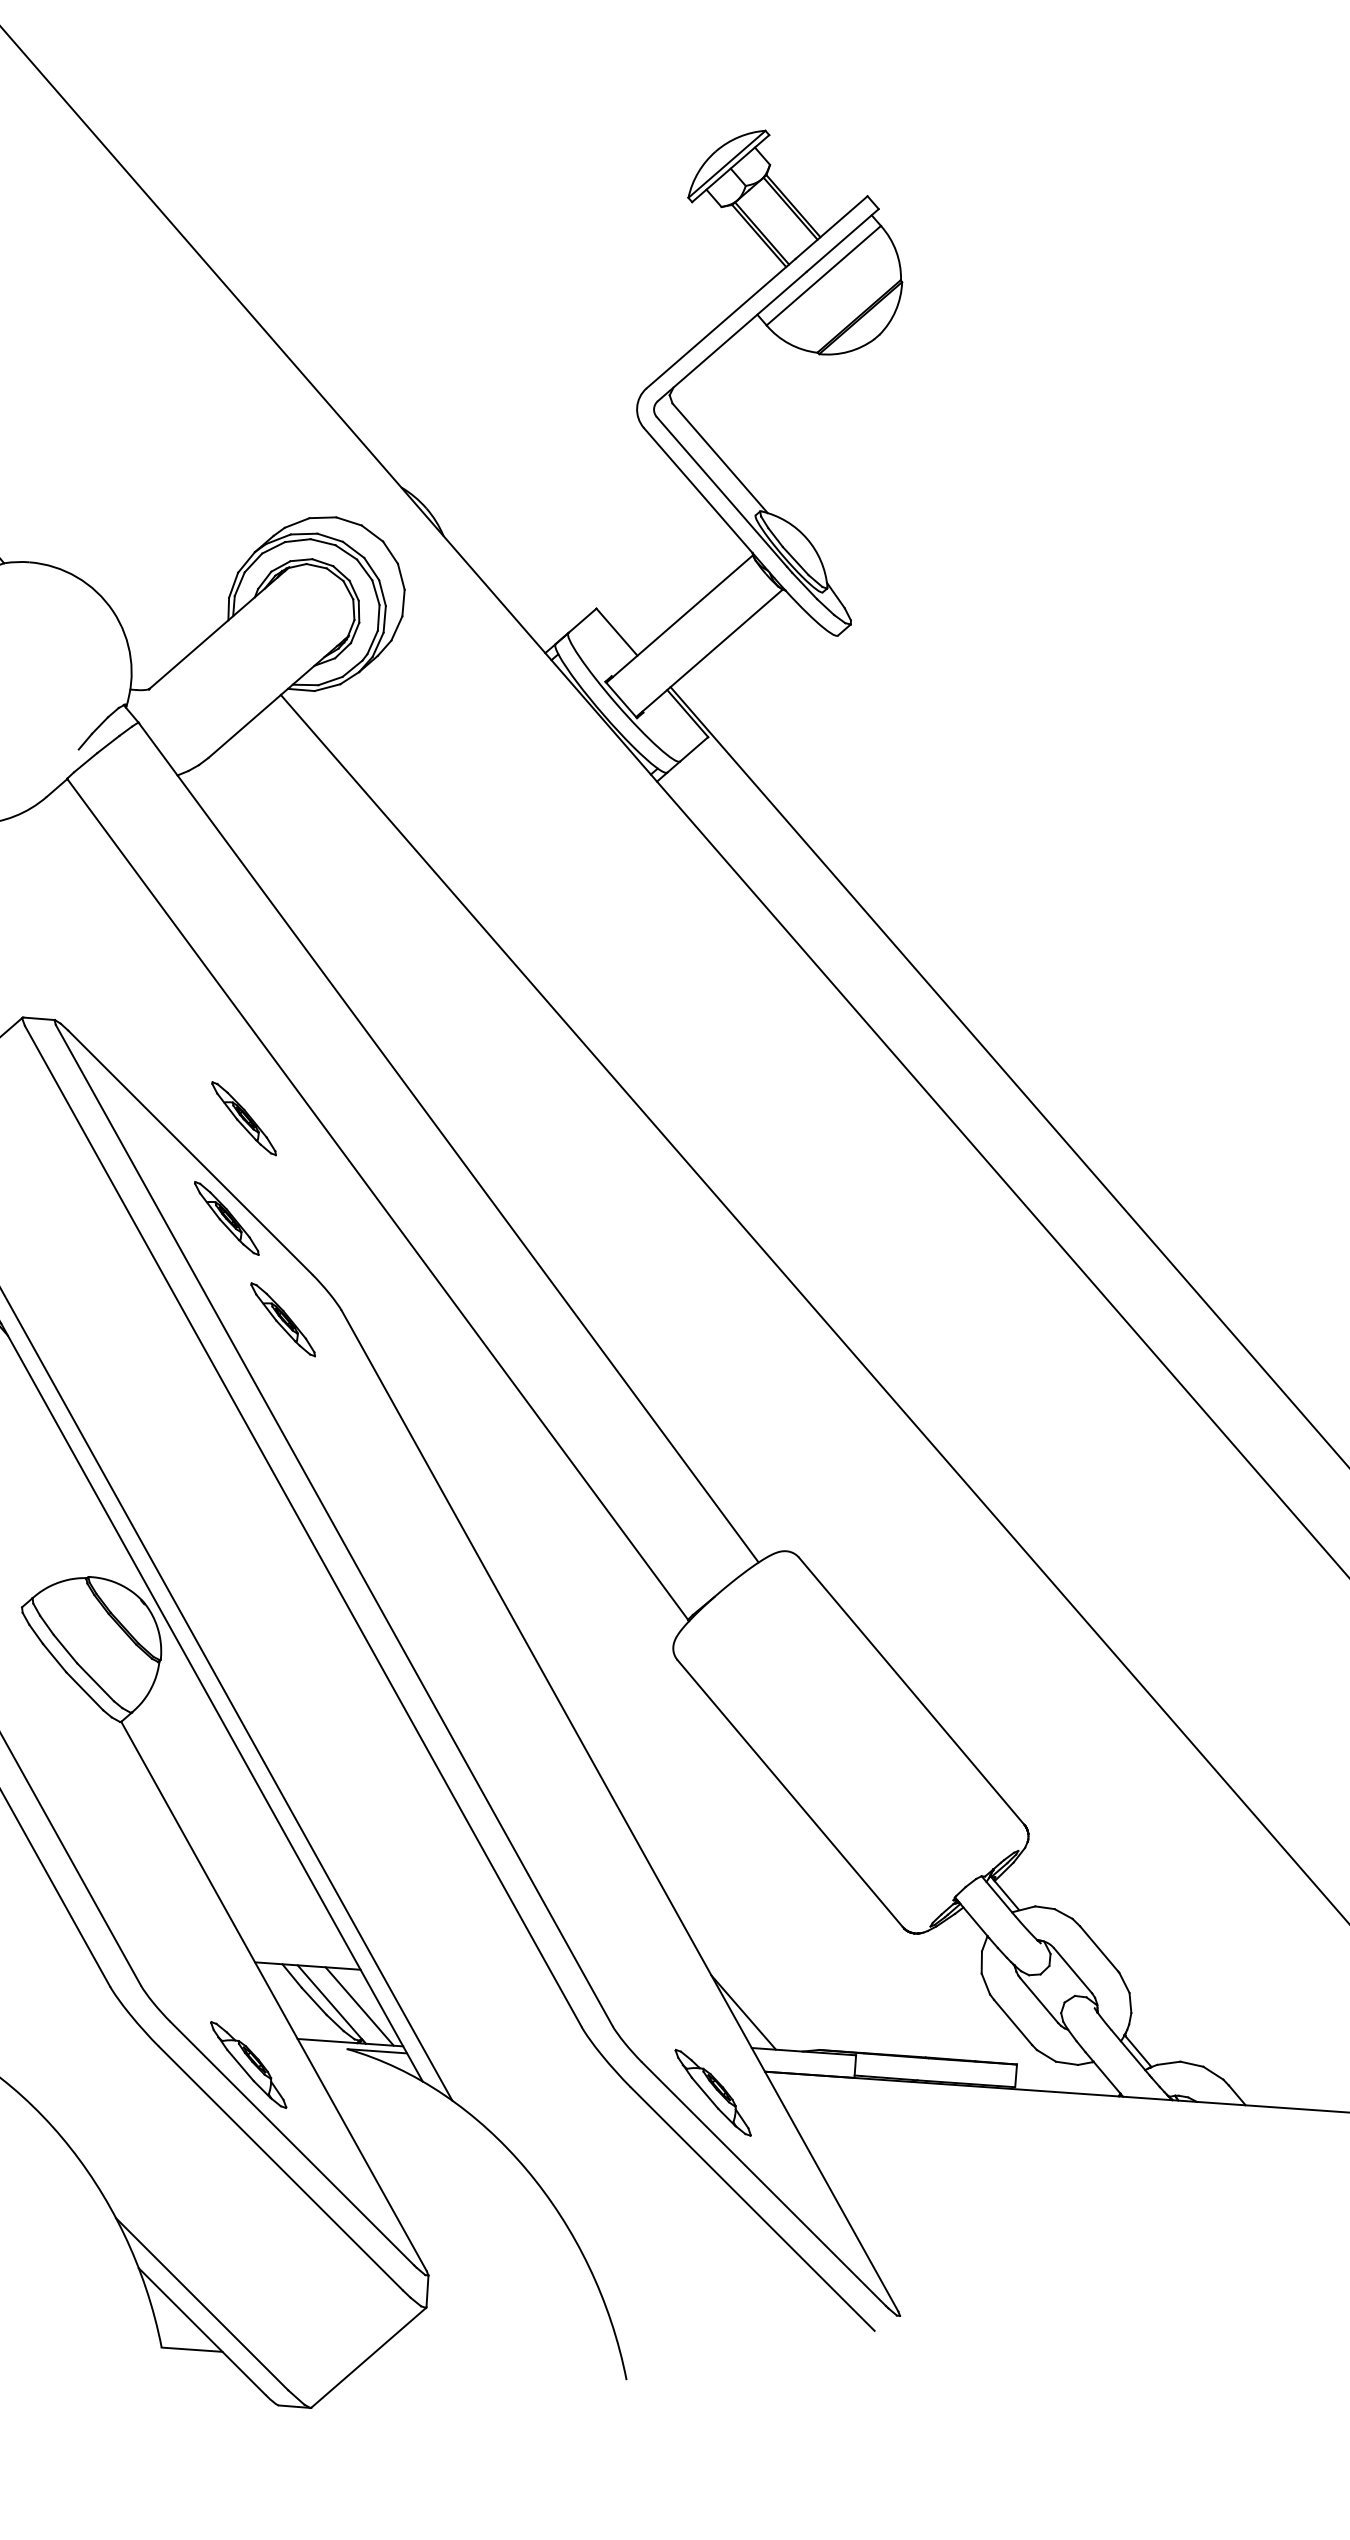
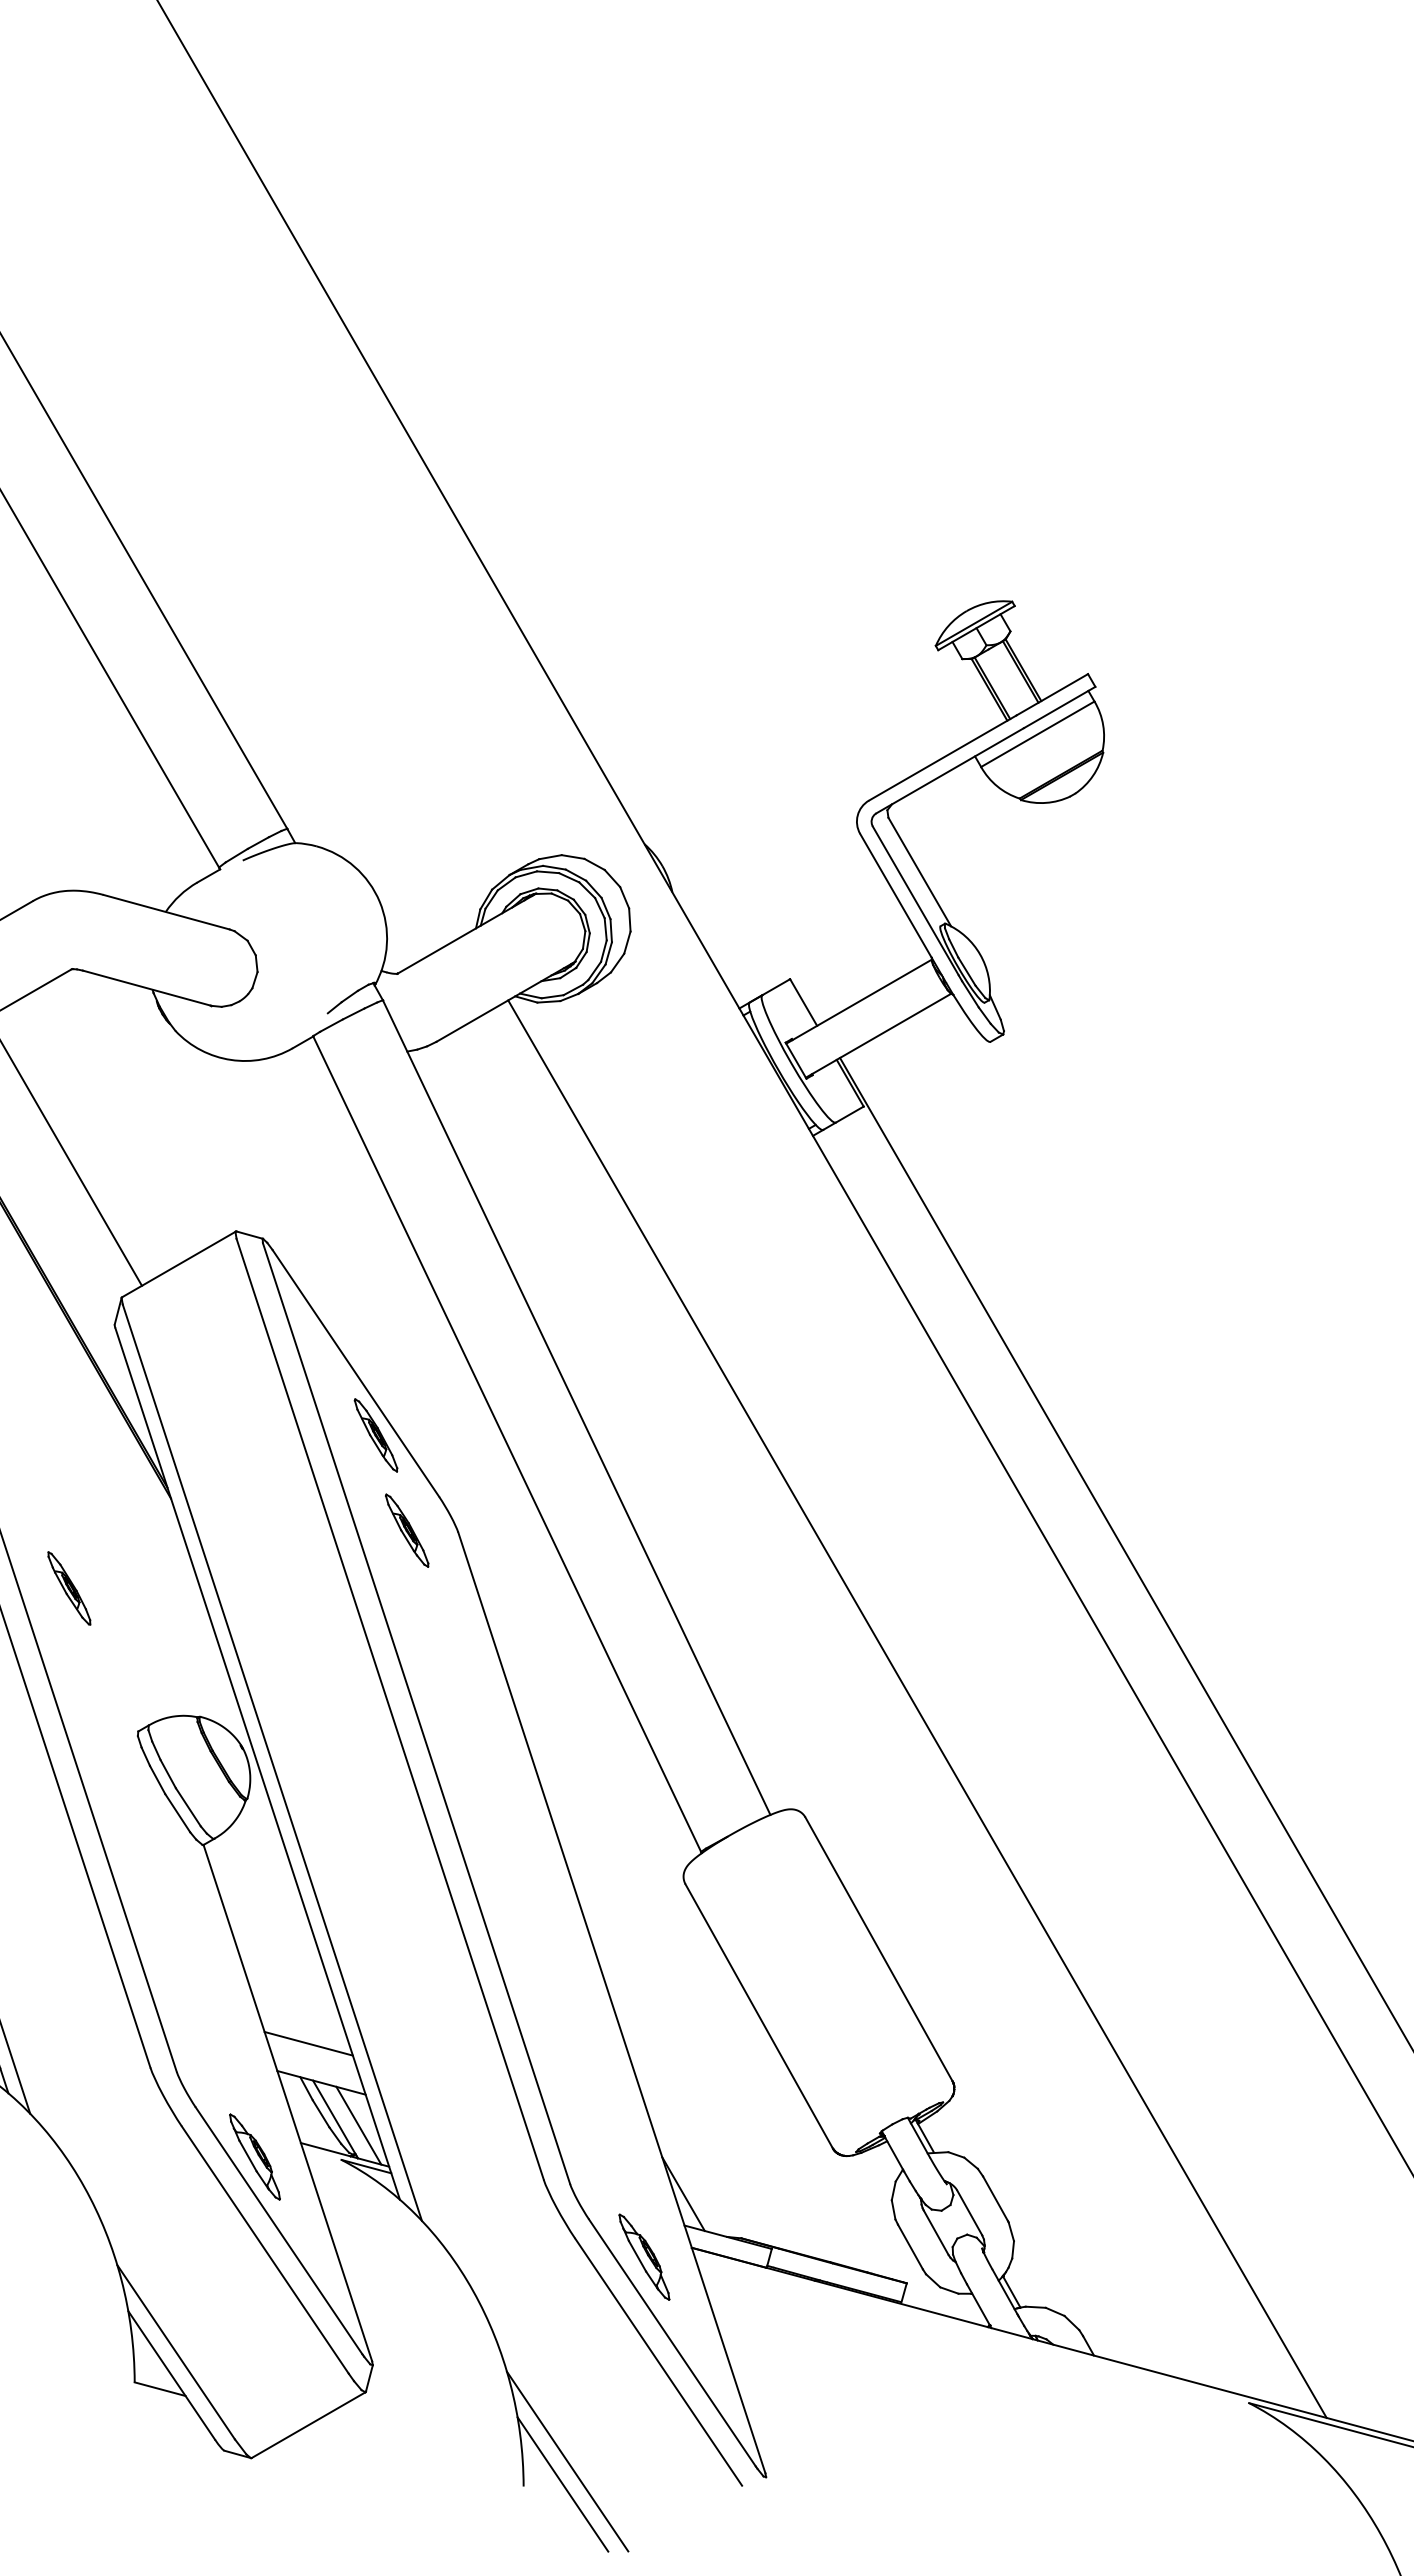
part: (244, 1118) -> (407, 1353), removed
line: (284, 1924) -> (308, 2043), added
line: (670, 2341) -> (567, 2461), added
line: (670, 2369) -> (562, 2484), added

